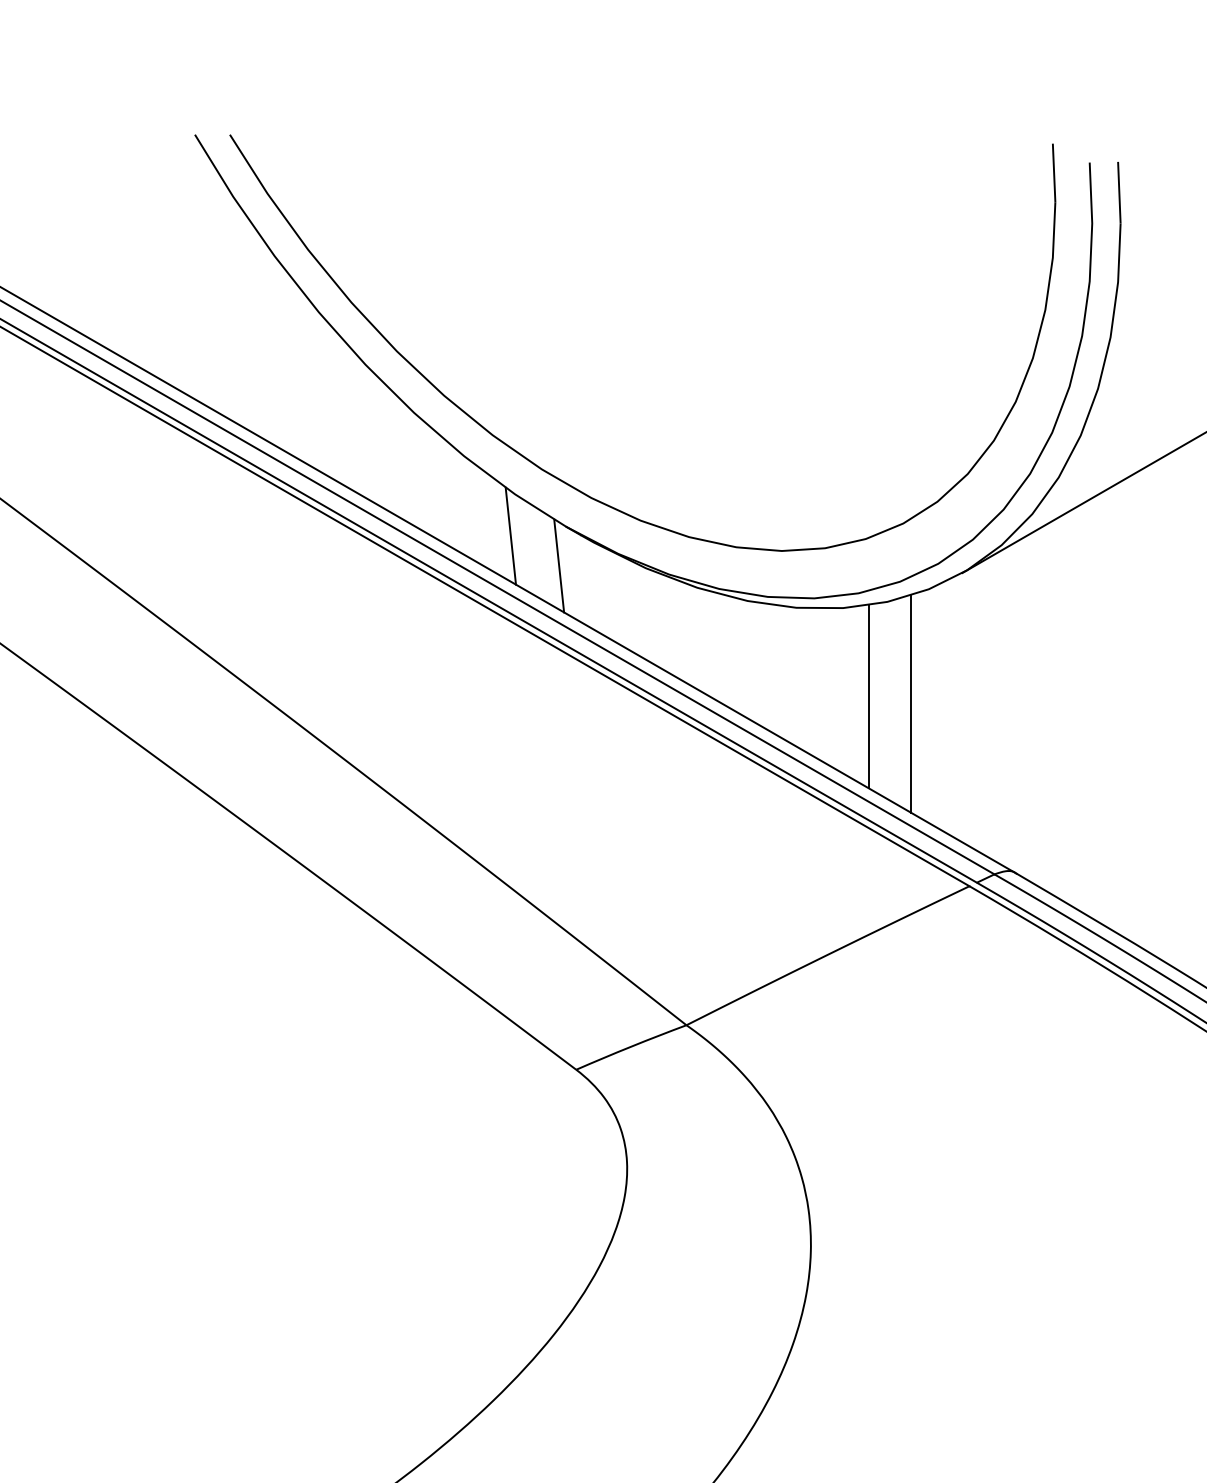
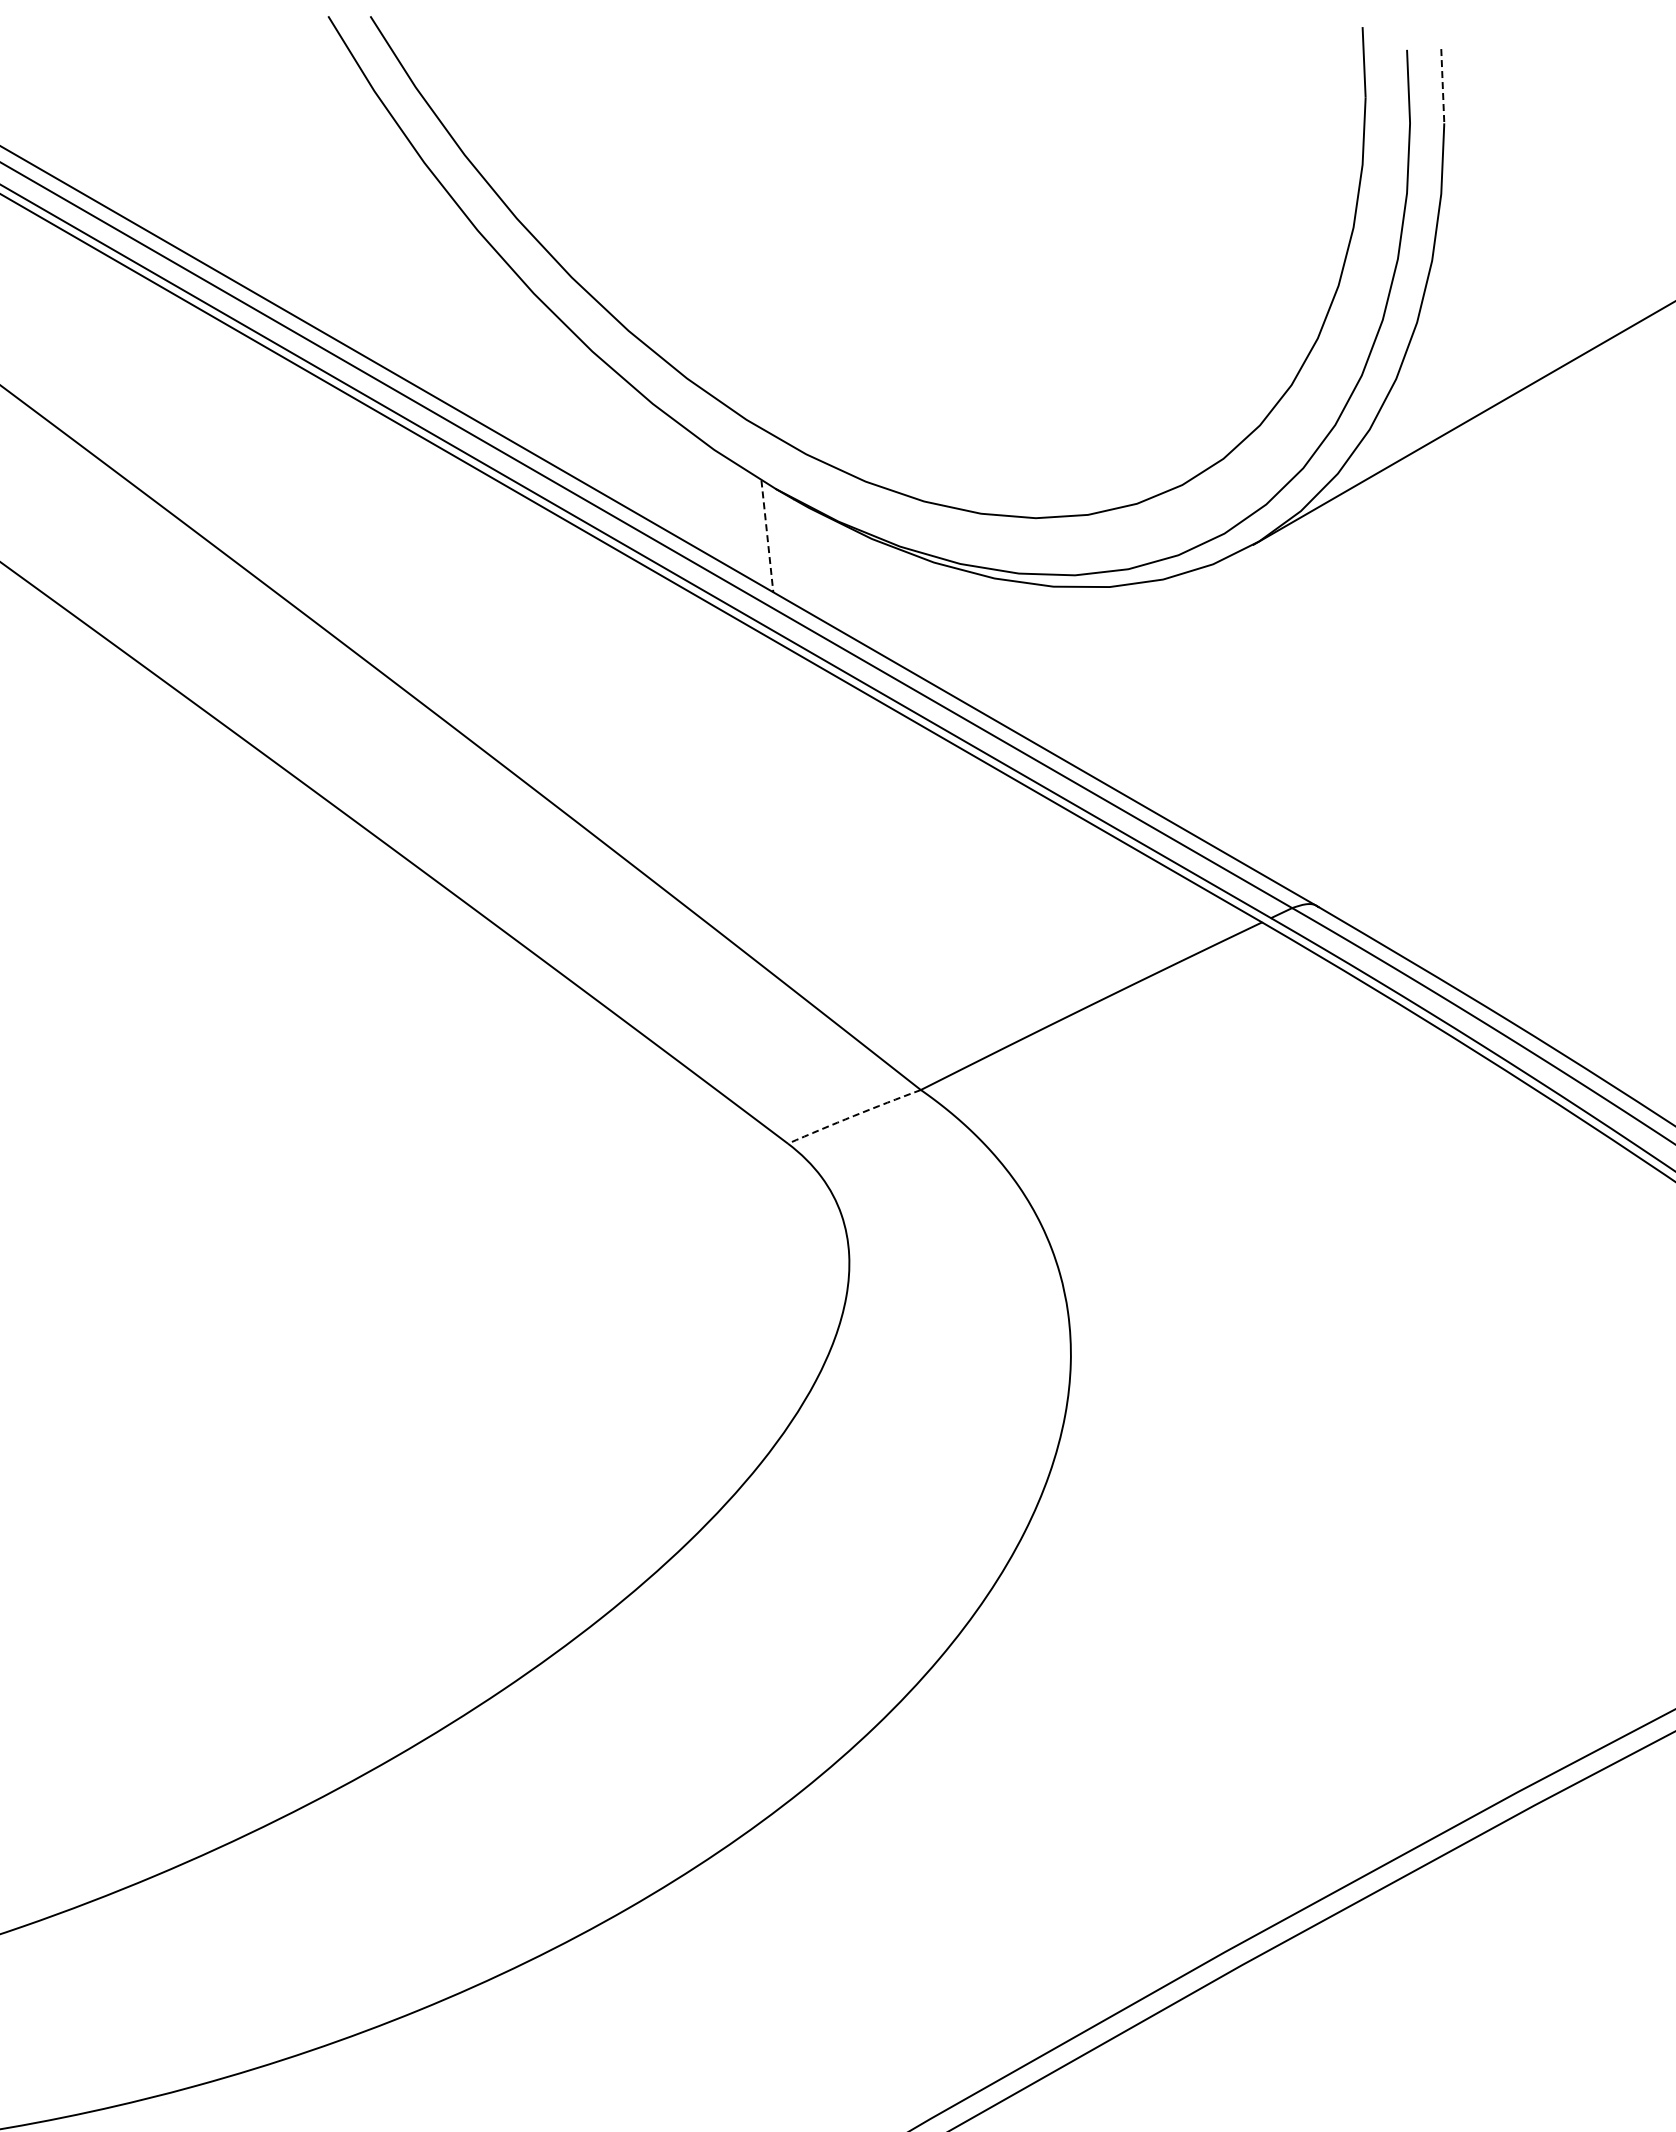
line: (1119, 192) -> (1442, 86), solid -> dashed
line: (510, 535) -> (708, 499), removed
line: (559, 566) -> (767, 536), solid -> dashed
line: (868, 696) -> (1140, 693), removed
line: (911, 703) -> (1192, 702), removed
arc: (631, 1046) -> (854, 1115), solid -> dashed

